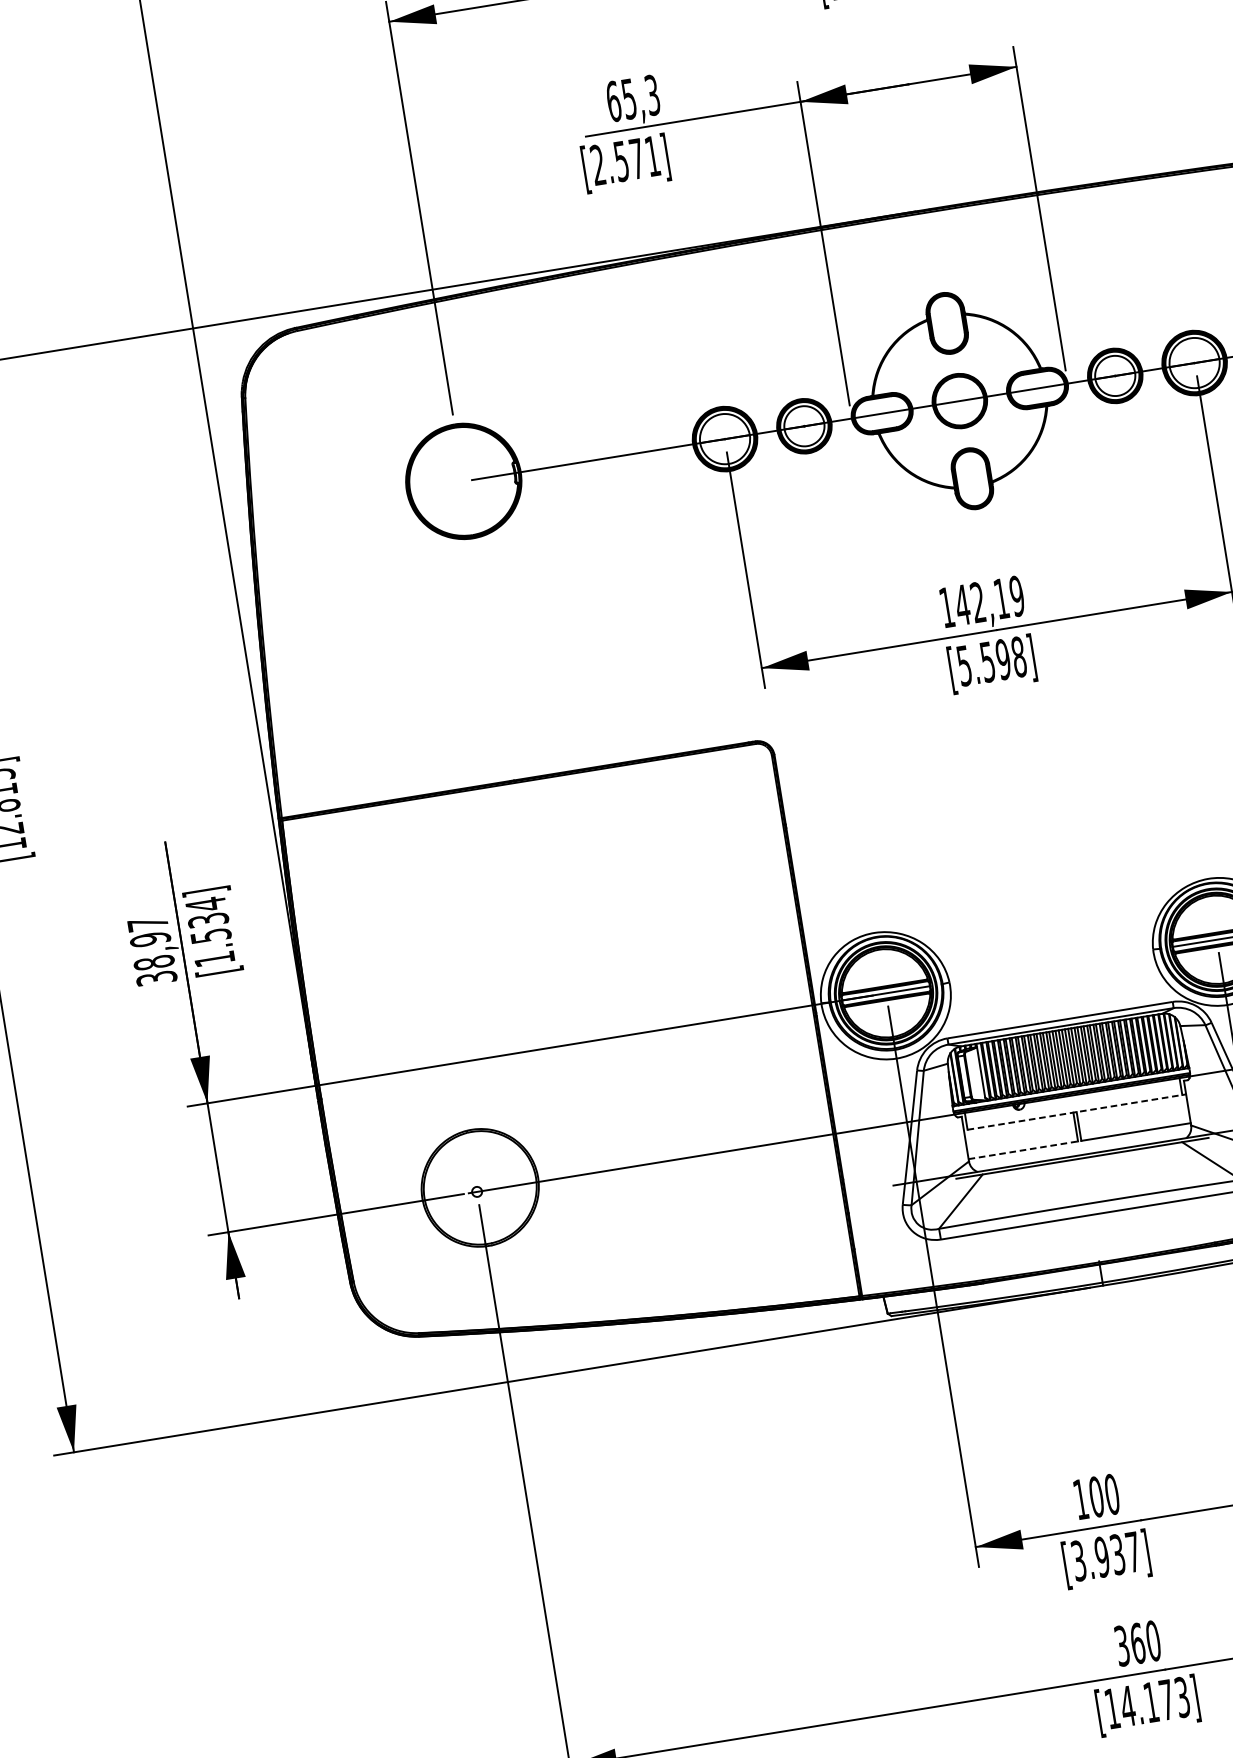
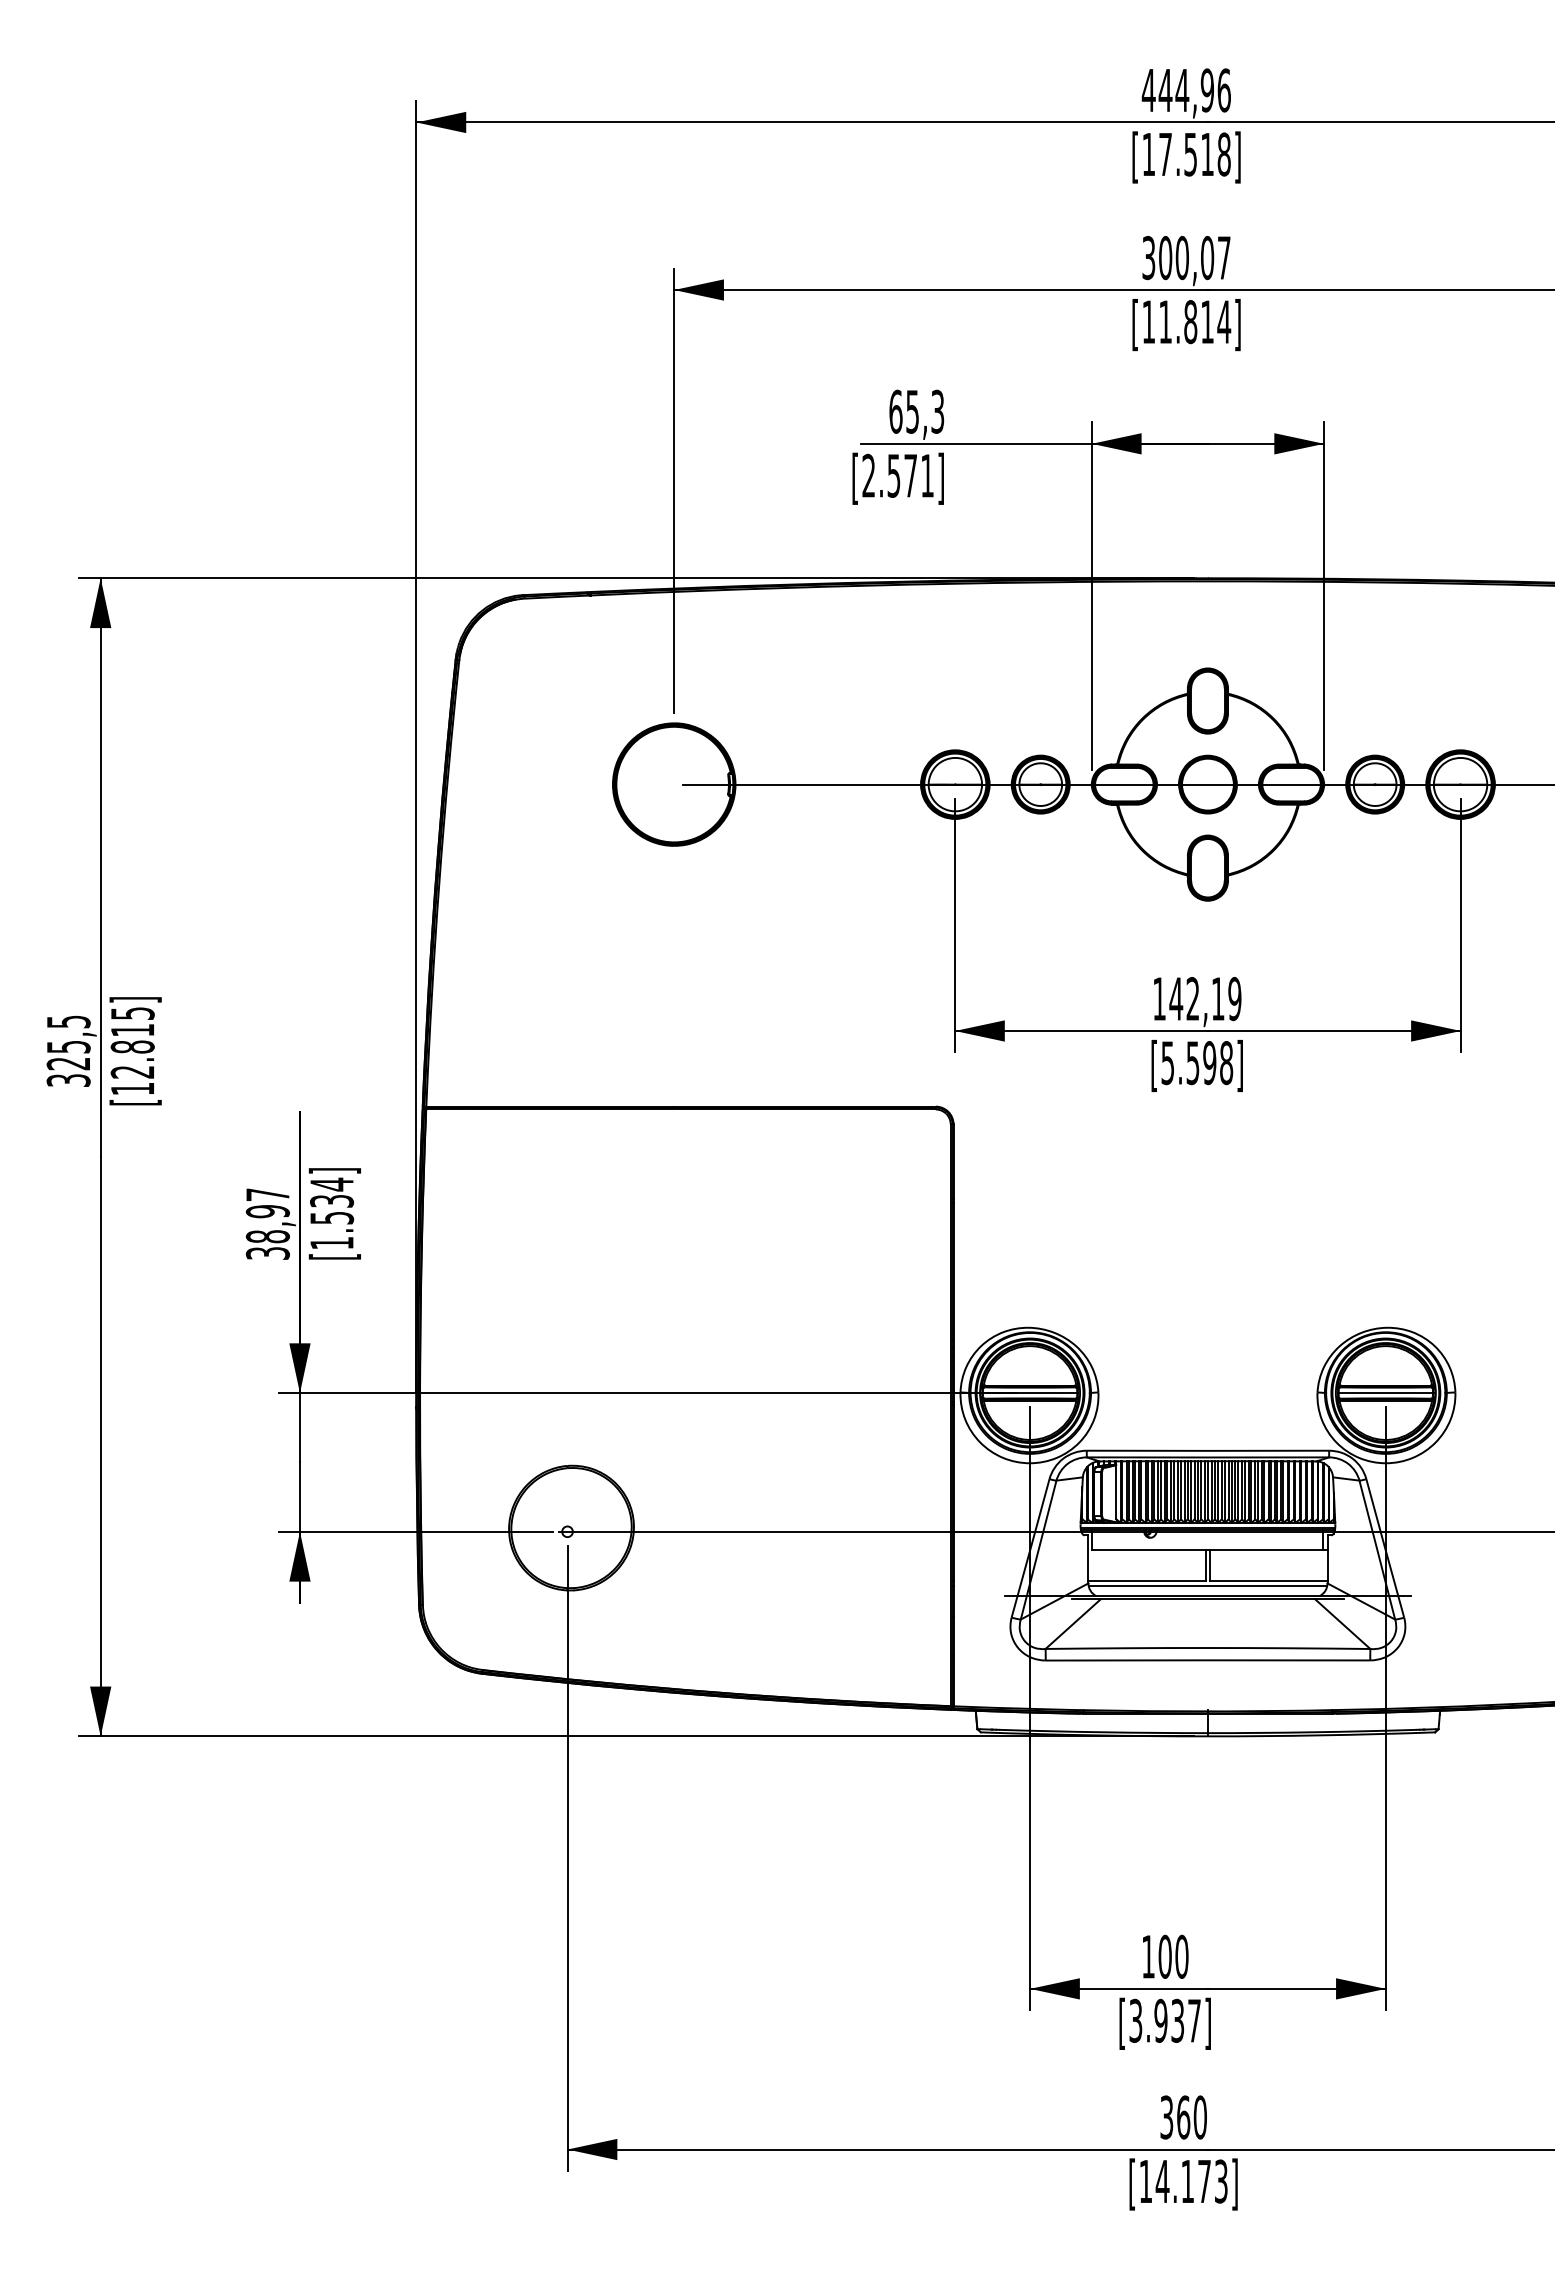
line: (1076, 1111) -> (1209, 1549), dashed -> solid
line: (1080, 1146) -> (1207, 1586), added
line: (1023, 1149) -> (1147, 1580), dashed -> solid

